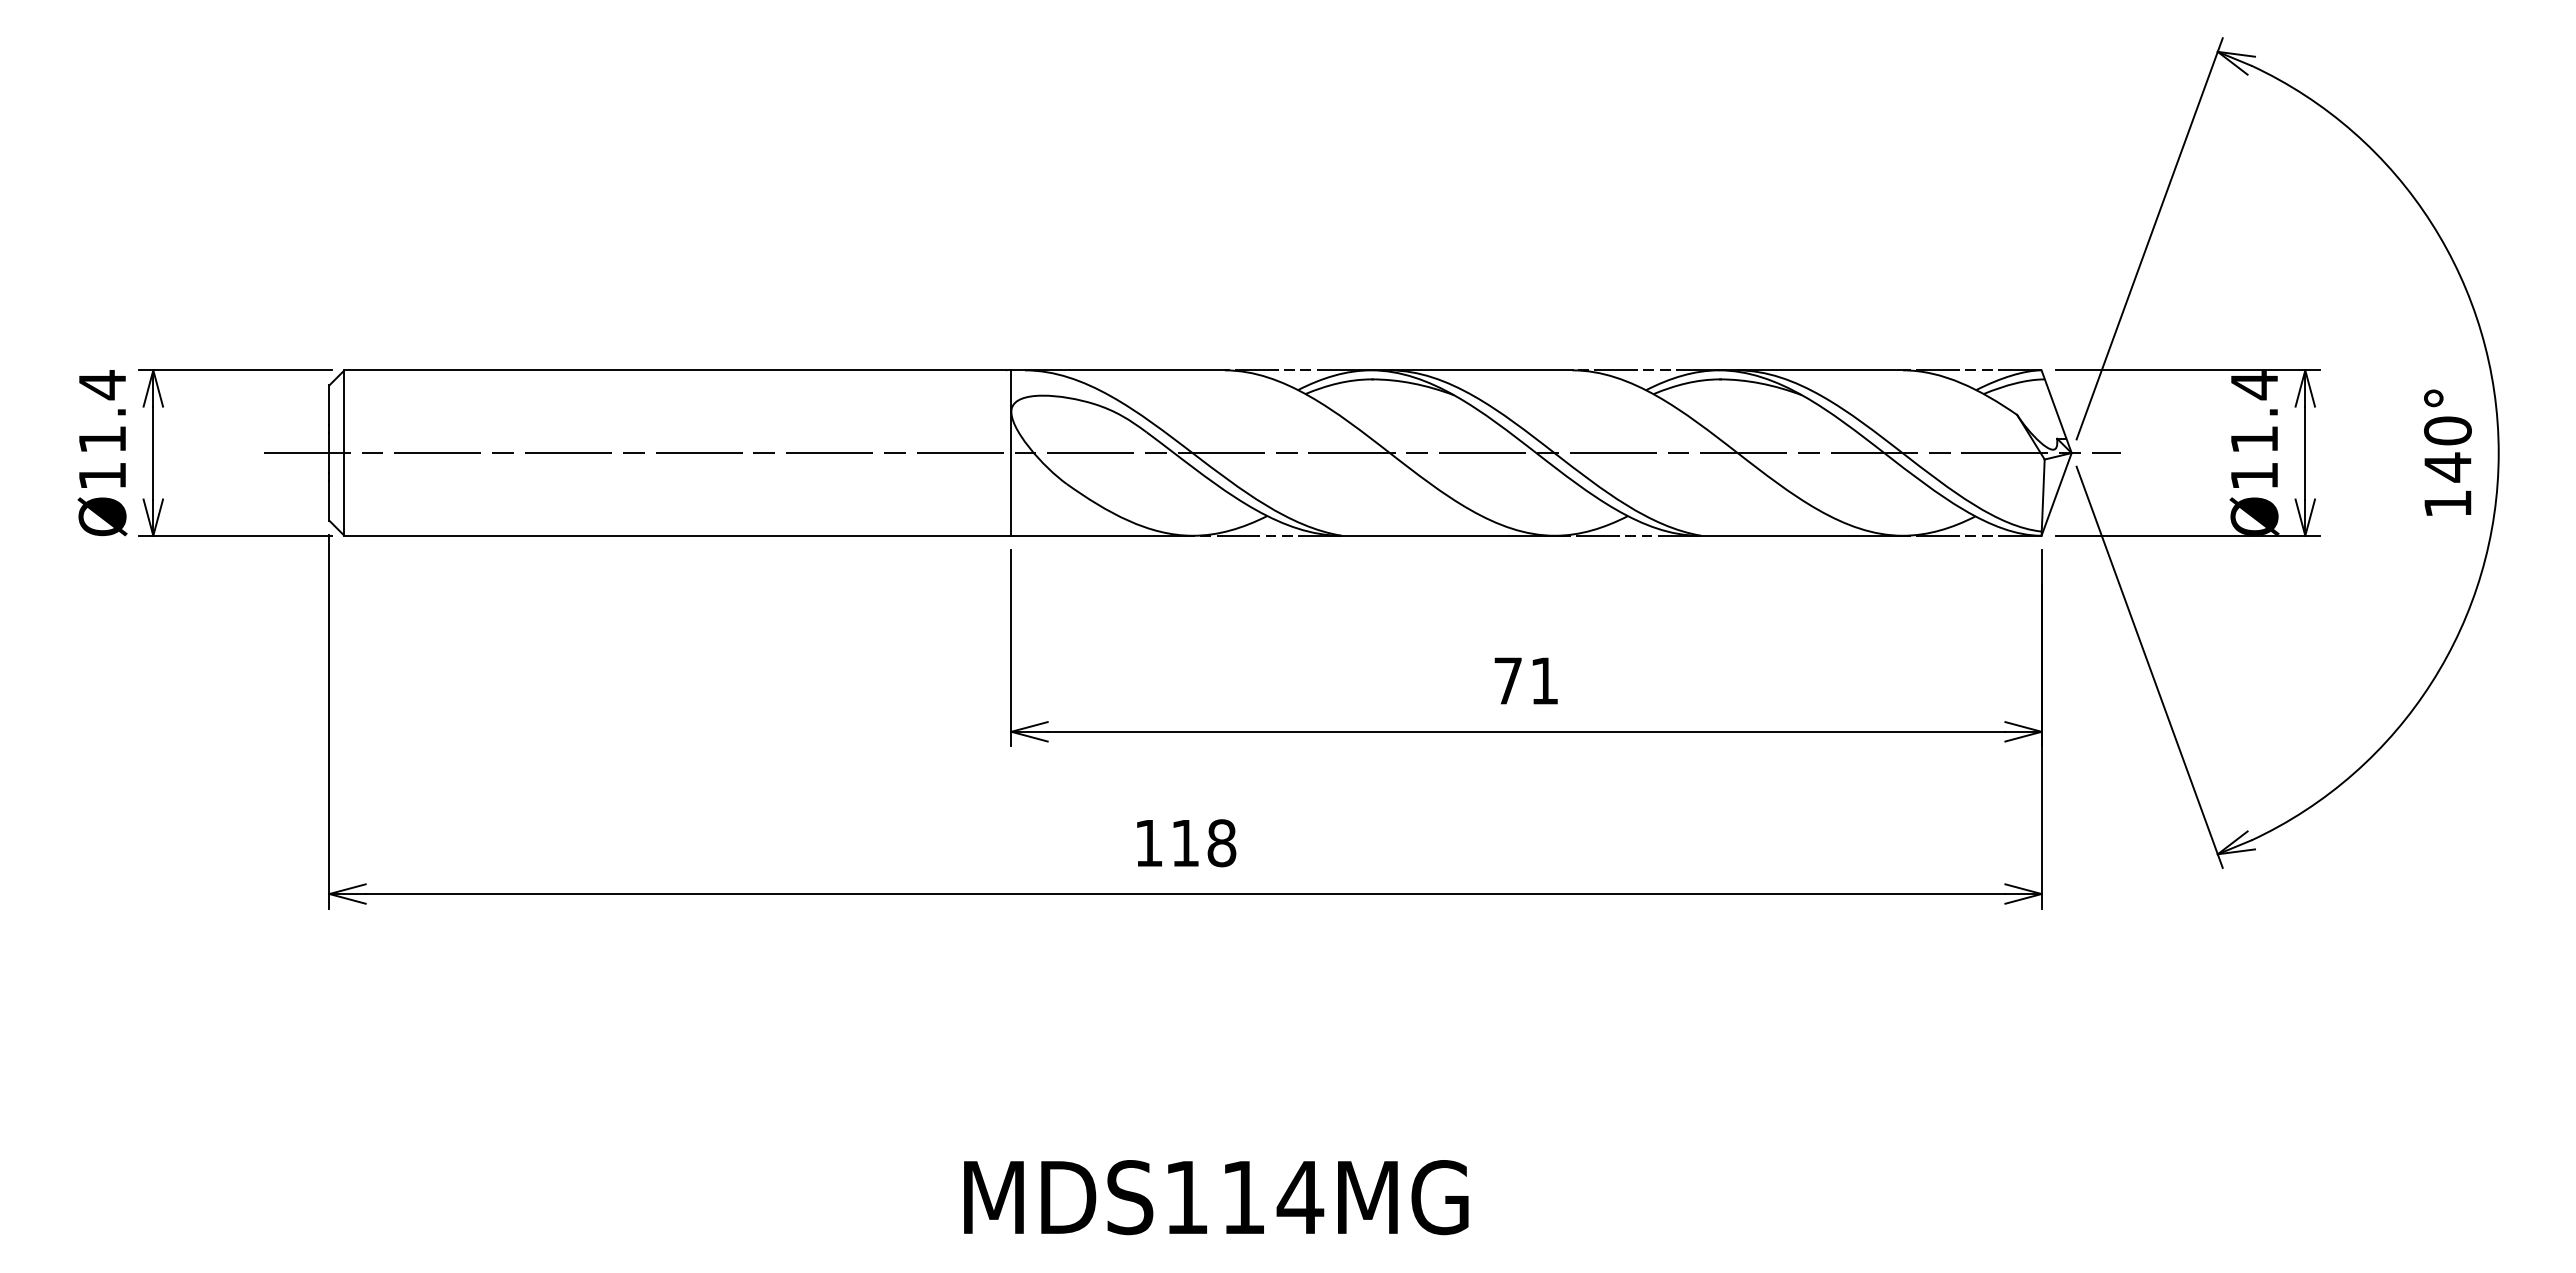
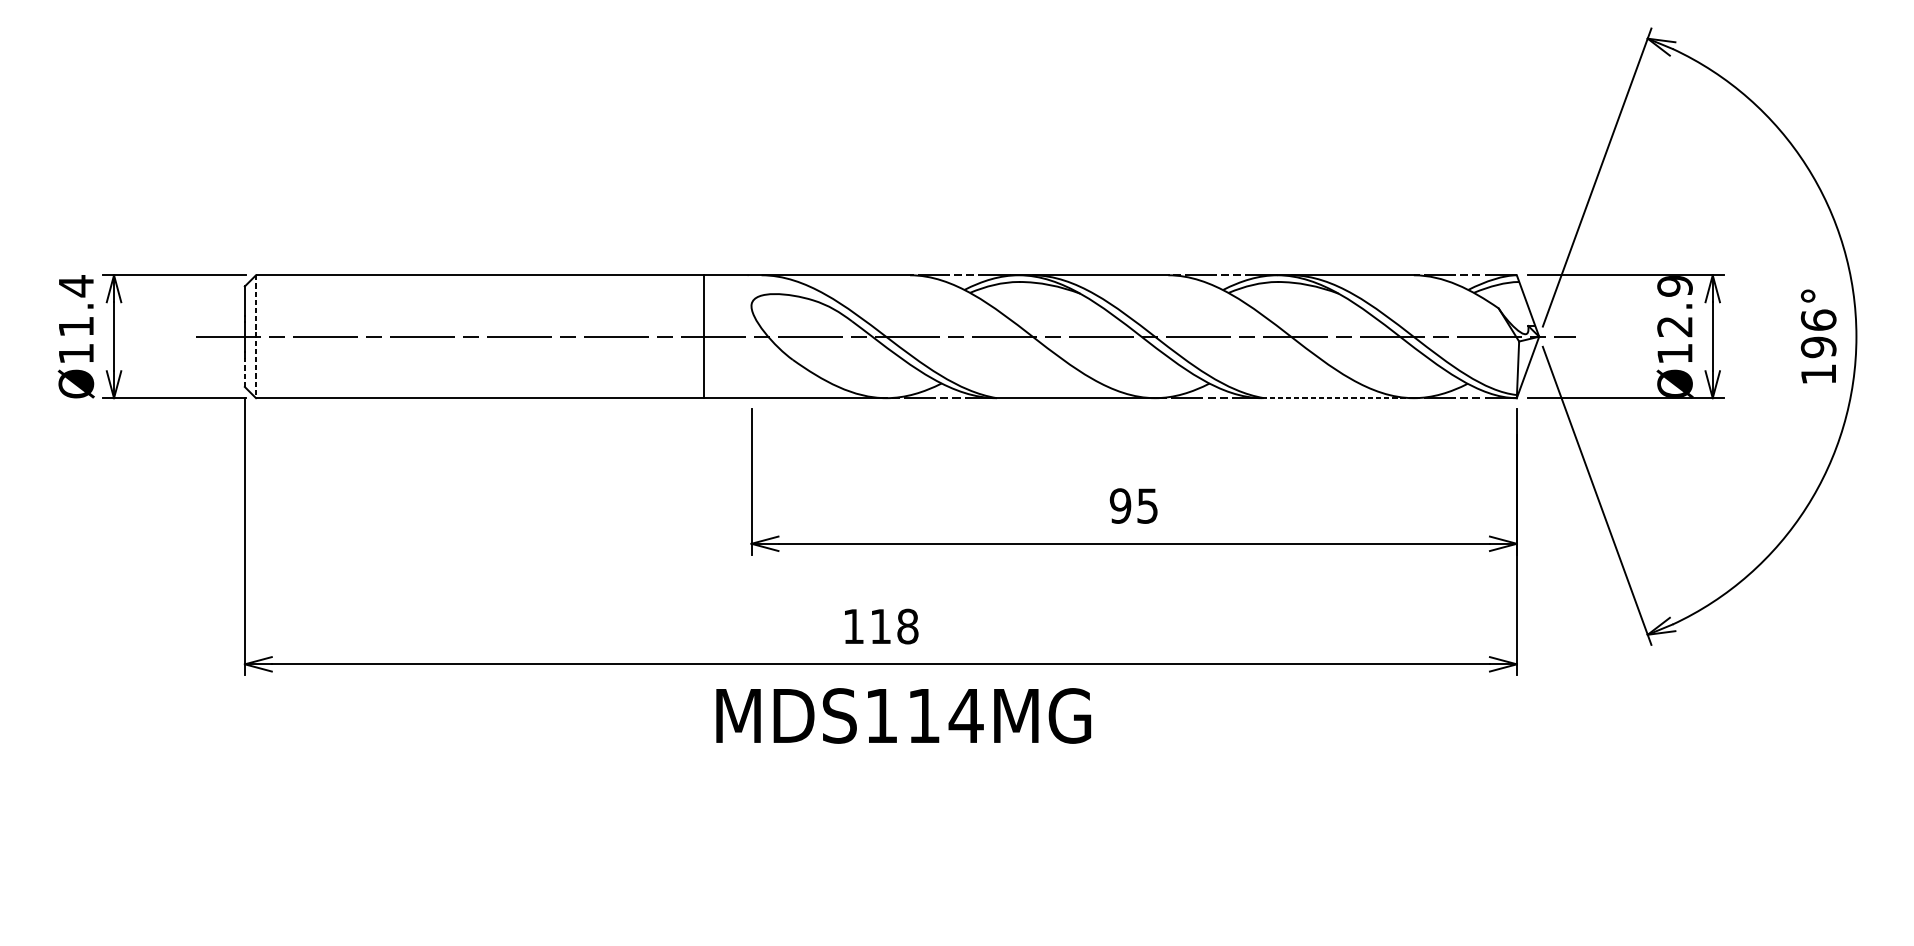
text: (2254, 412) -> (1675, 306), Ø11.4 -> Ø12.9
text: (2447, 449) -> (1818, 334), 140° -> 196°
line: (1011, 452) -> (704, 336), moved
line: (344, 453) -> (256, 337), solid -> dashed
line: (329, 501) -> (244, 372), solid -> dashed
line: (1801, 535) -> (1338, 397), solid -> dashed
text: (1525, 681) -> (1133, 506), 71 -> 95
text: (1216, 1197) -> (903, 715), moved

